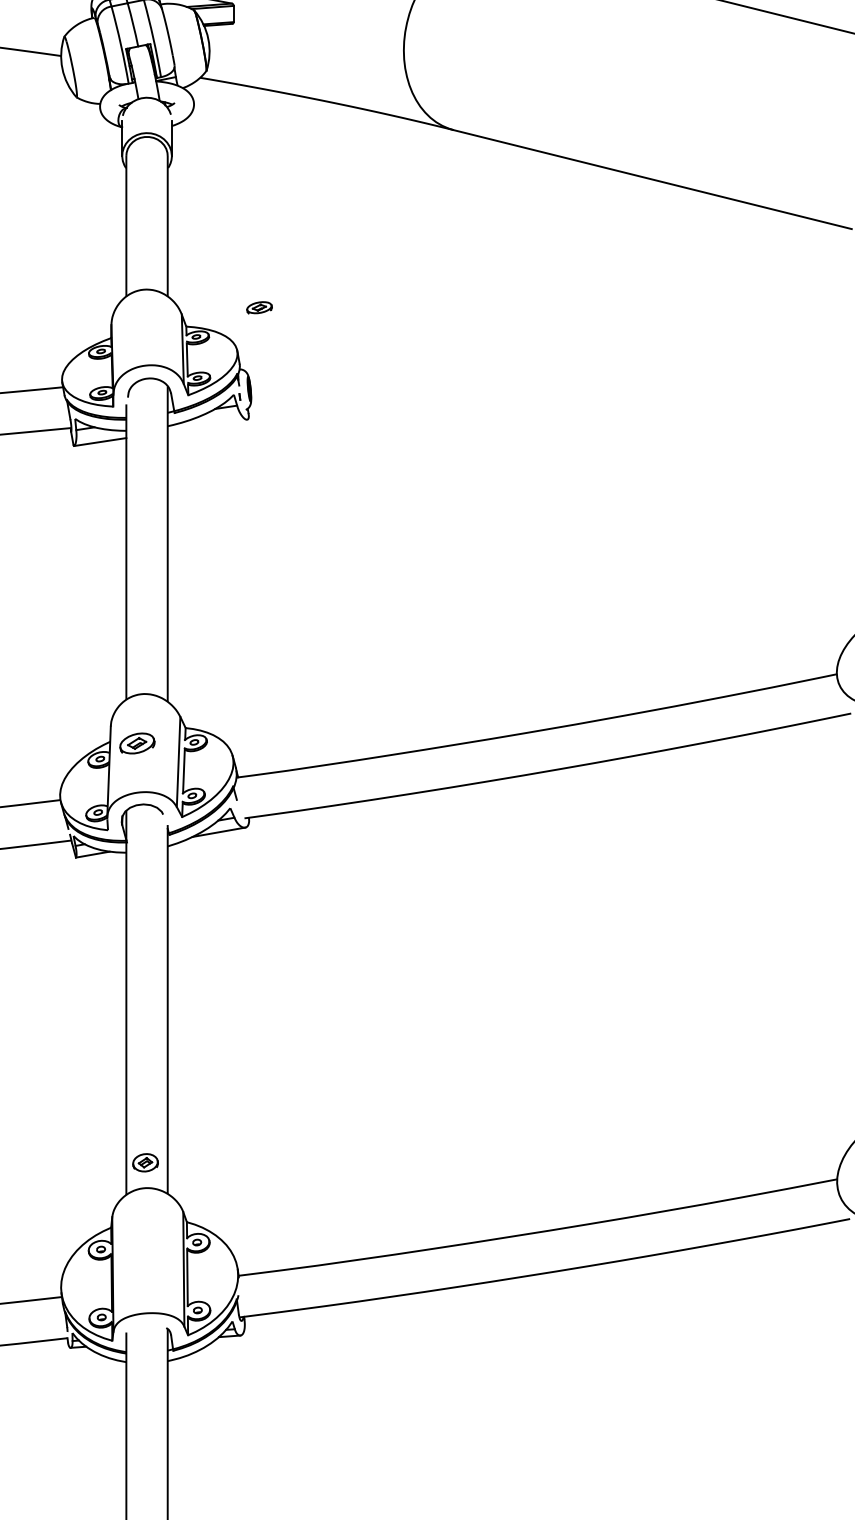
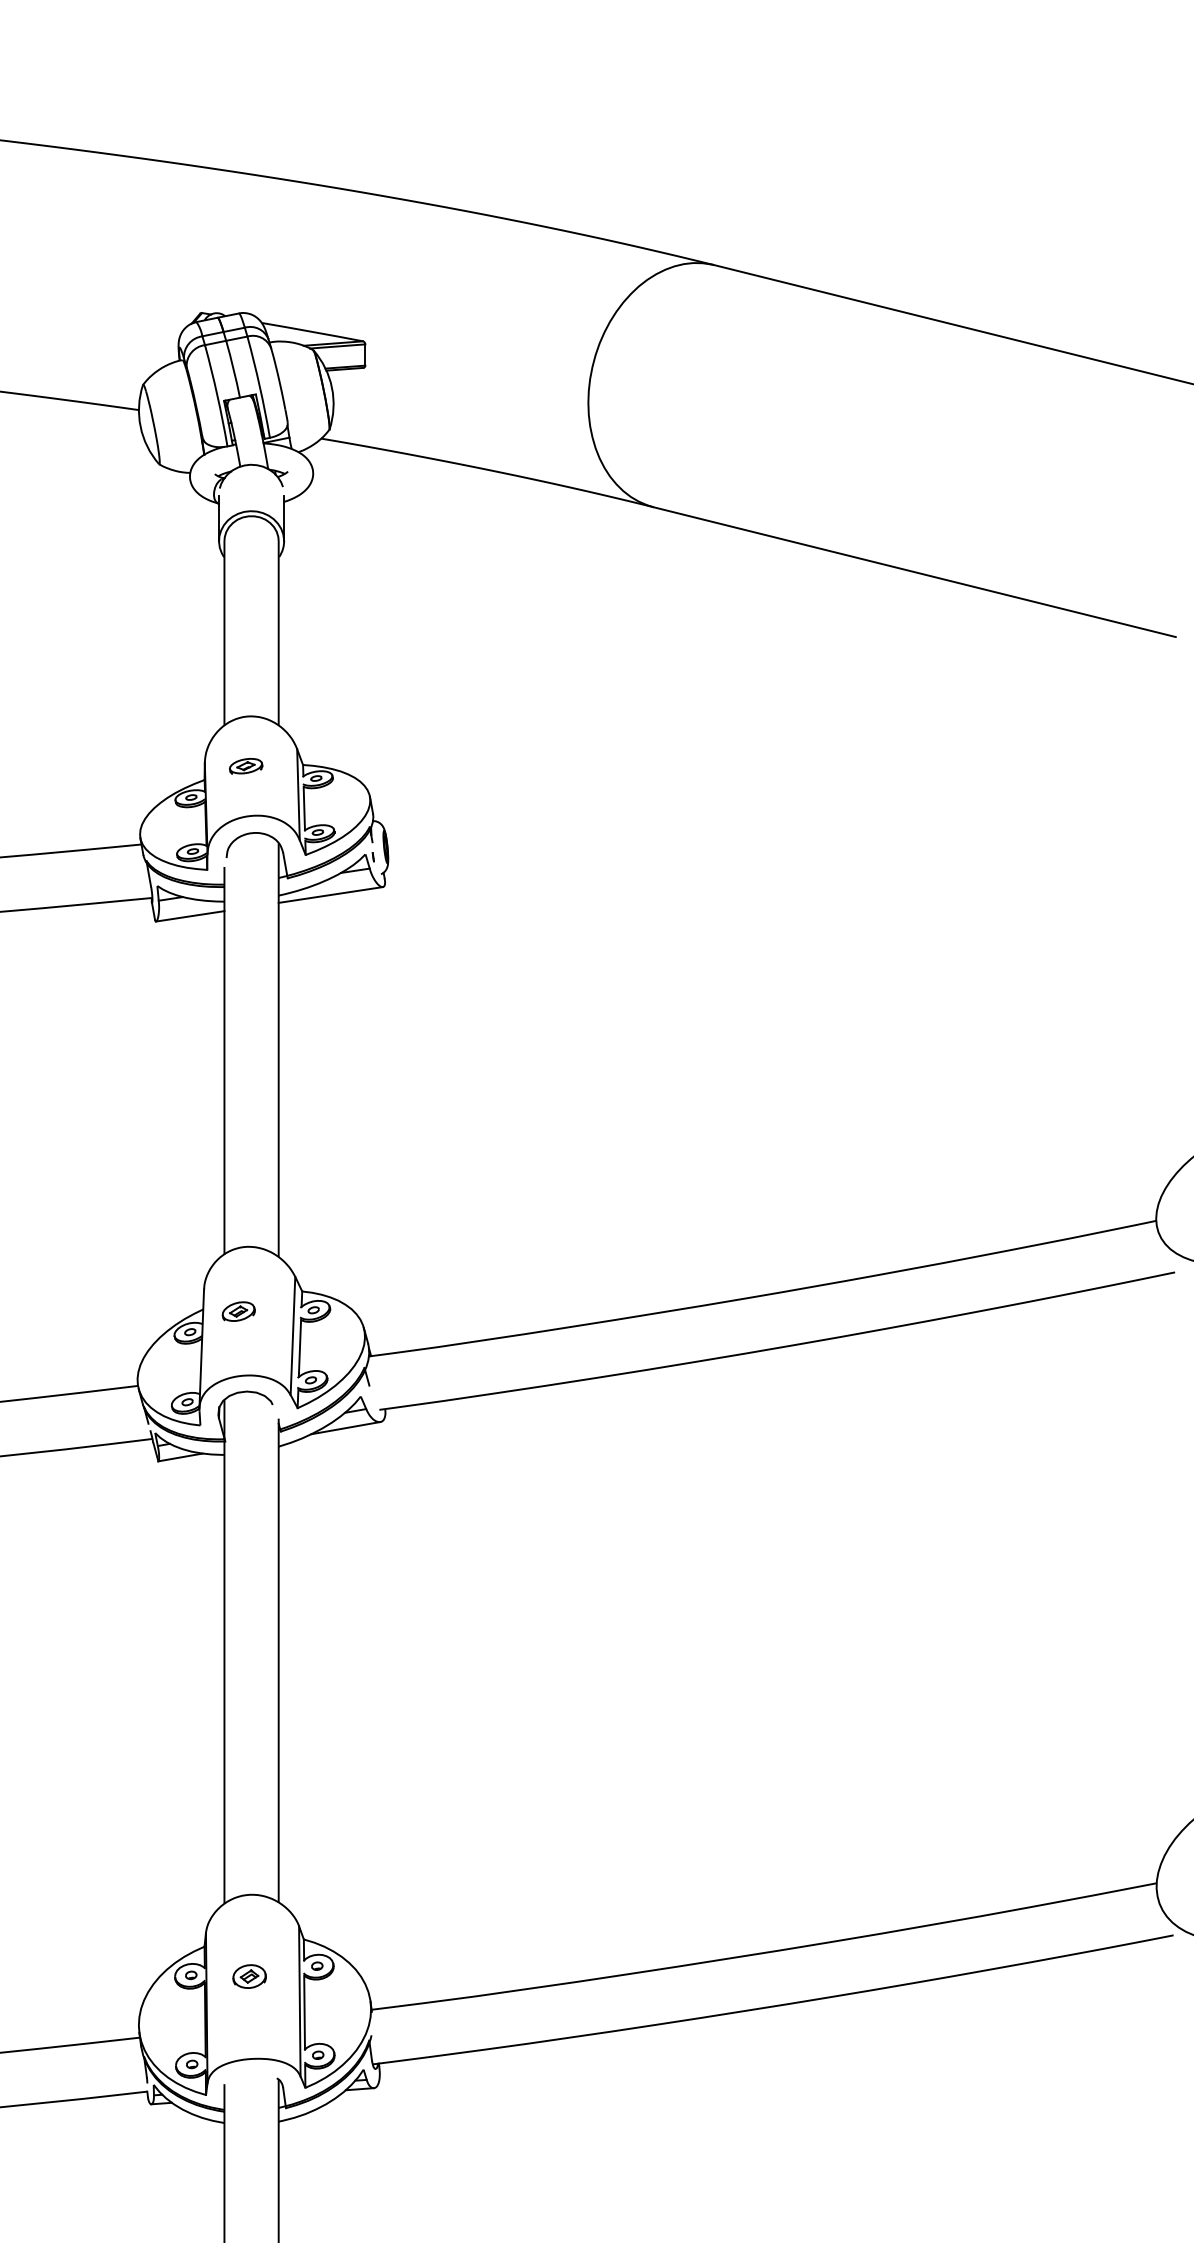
part: (259, 307) -> (246, 766), moved
line: (207, 425) -> (330, 894), added
part: (137, 743) -> (238, 1311), size x0.71
part: (145, 1162) -> (249, 1976), moved

